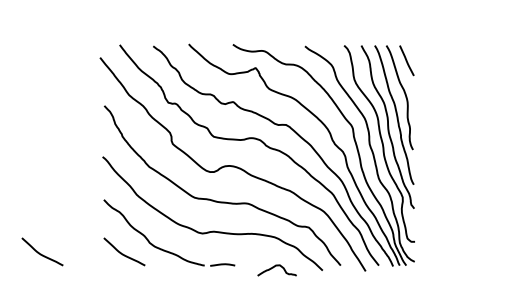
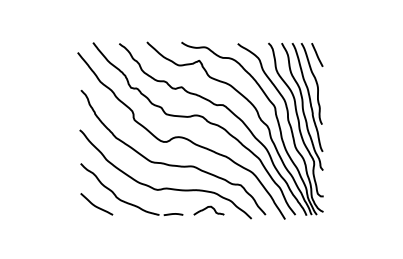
curve: (42, 253) -> (32, 205), removed
curve: (275, 267) -> (207, 208), moved

